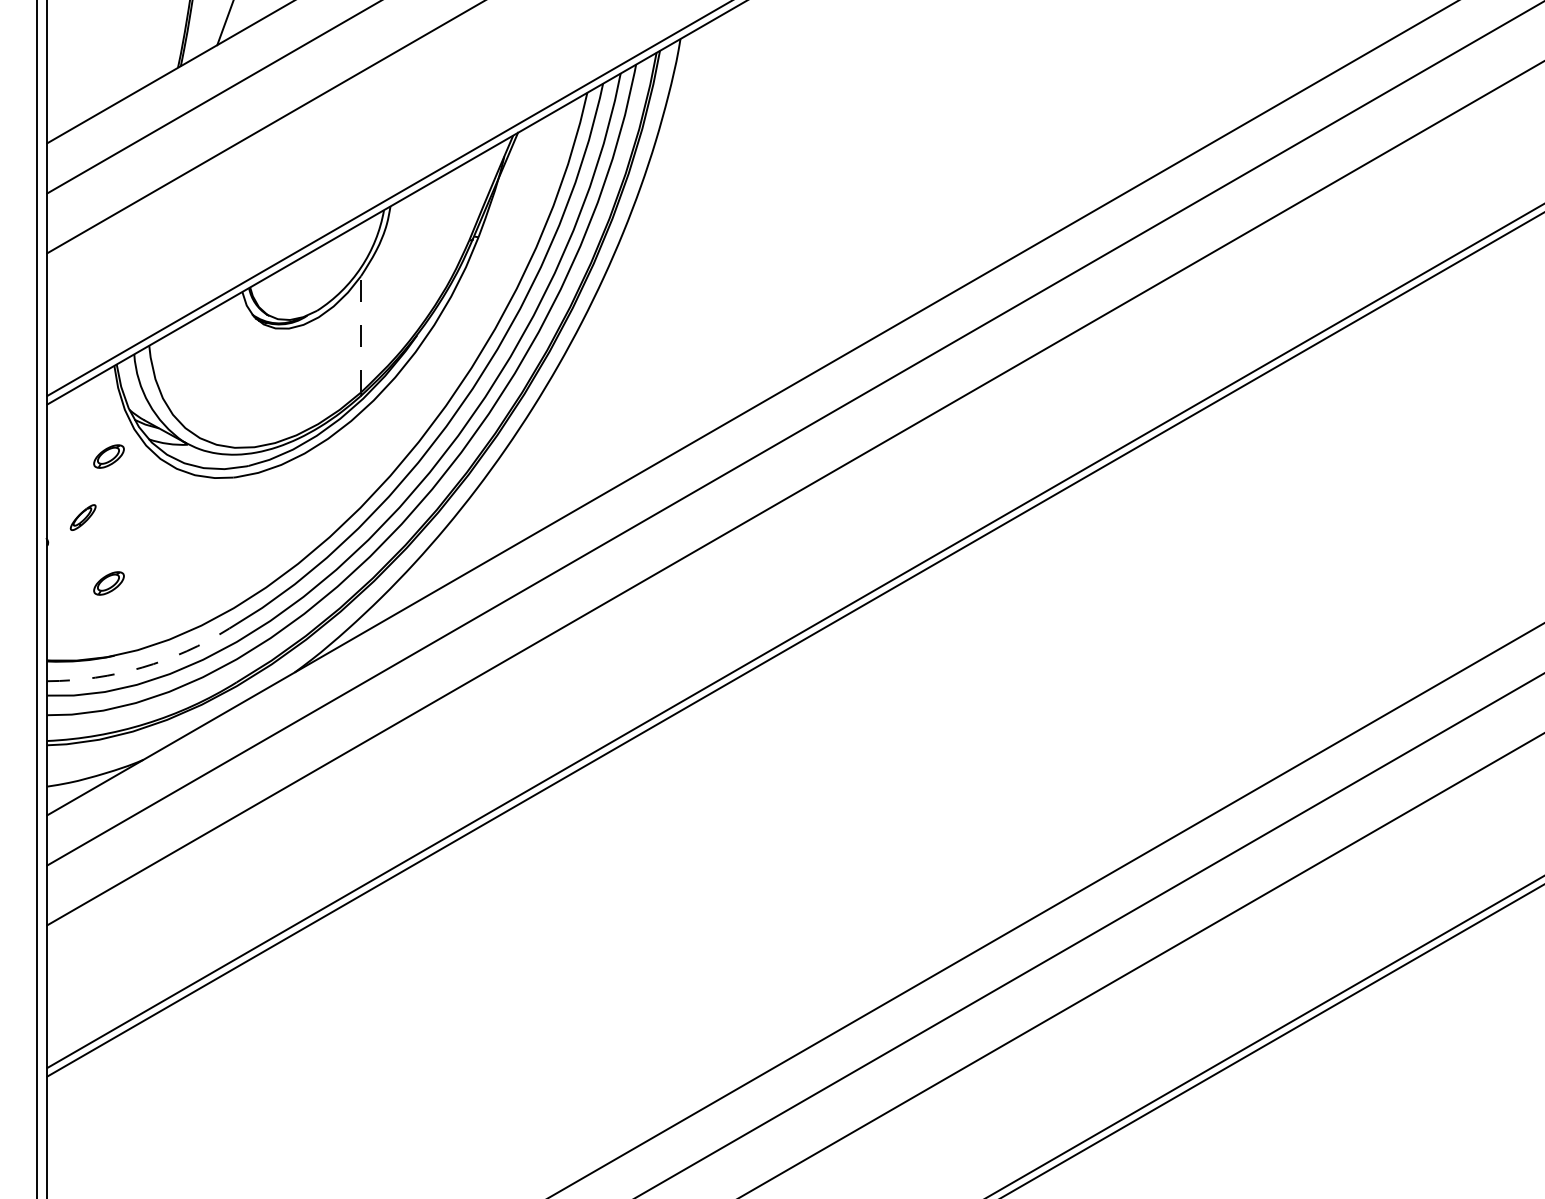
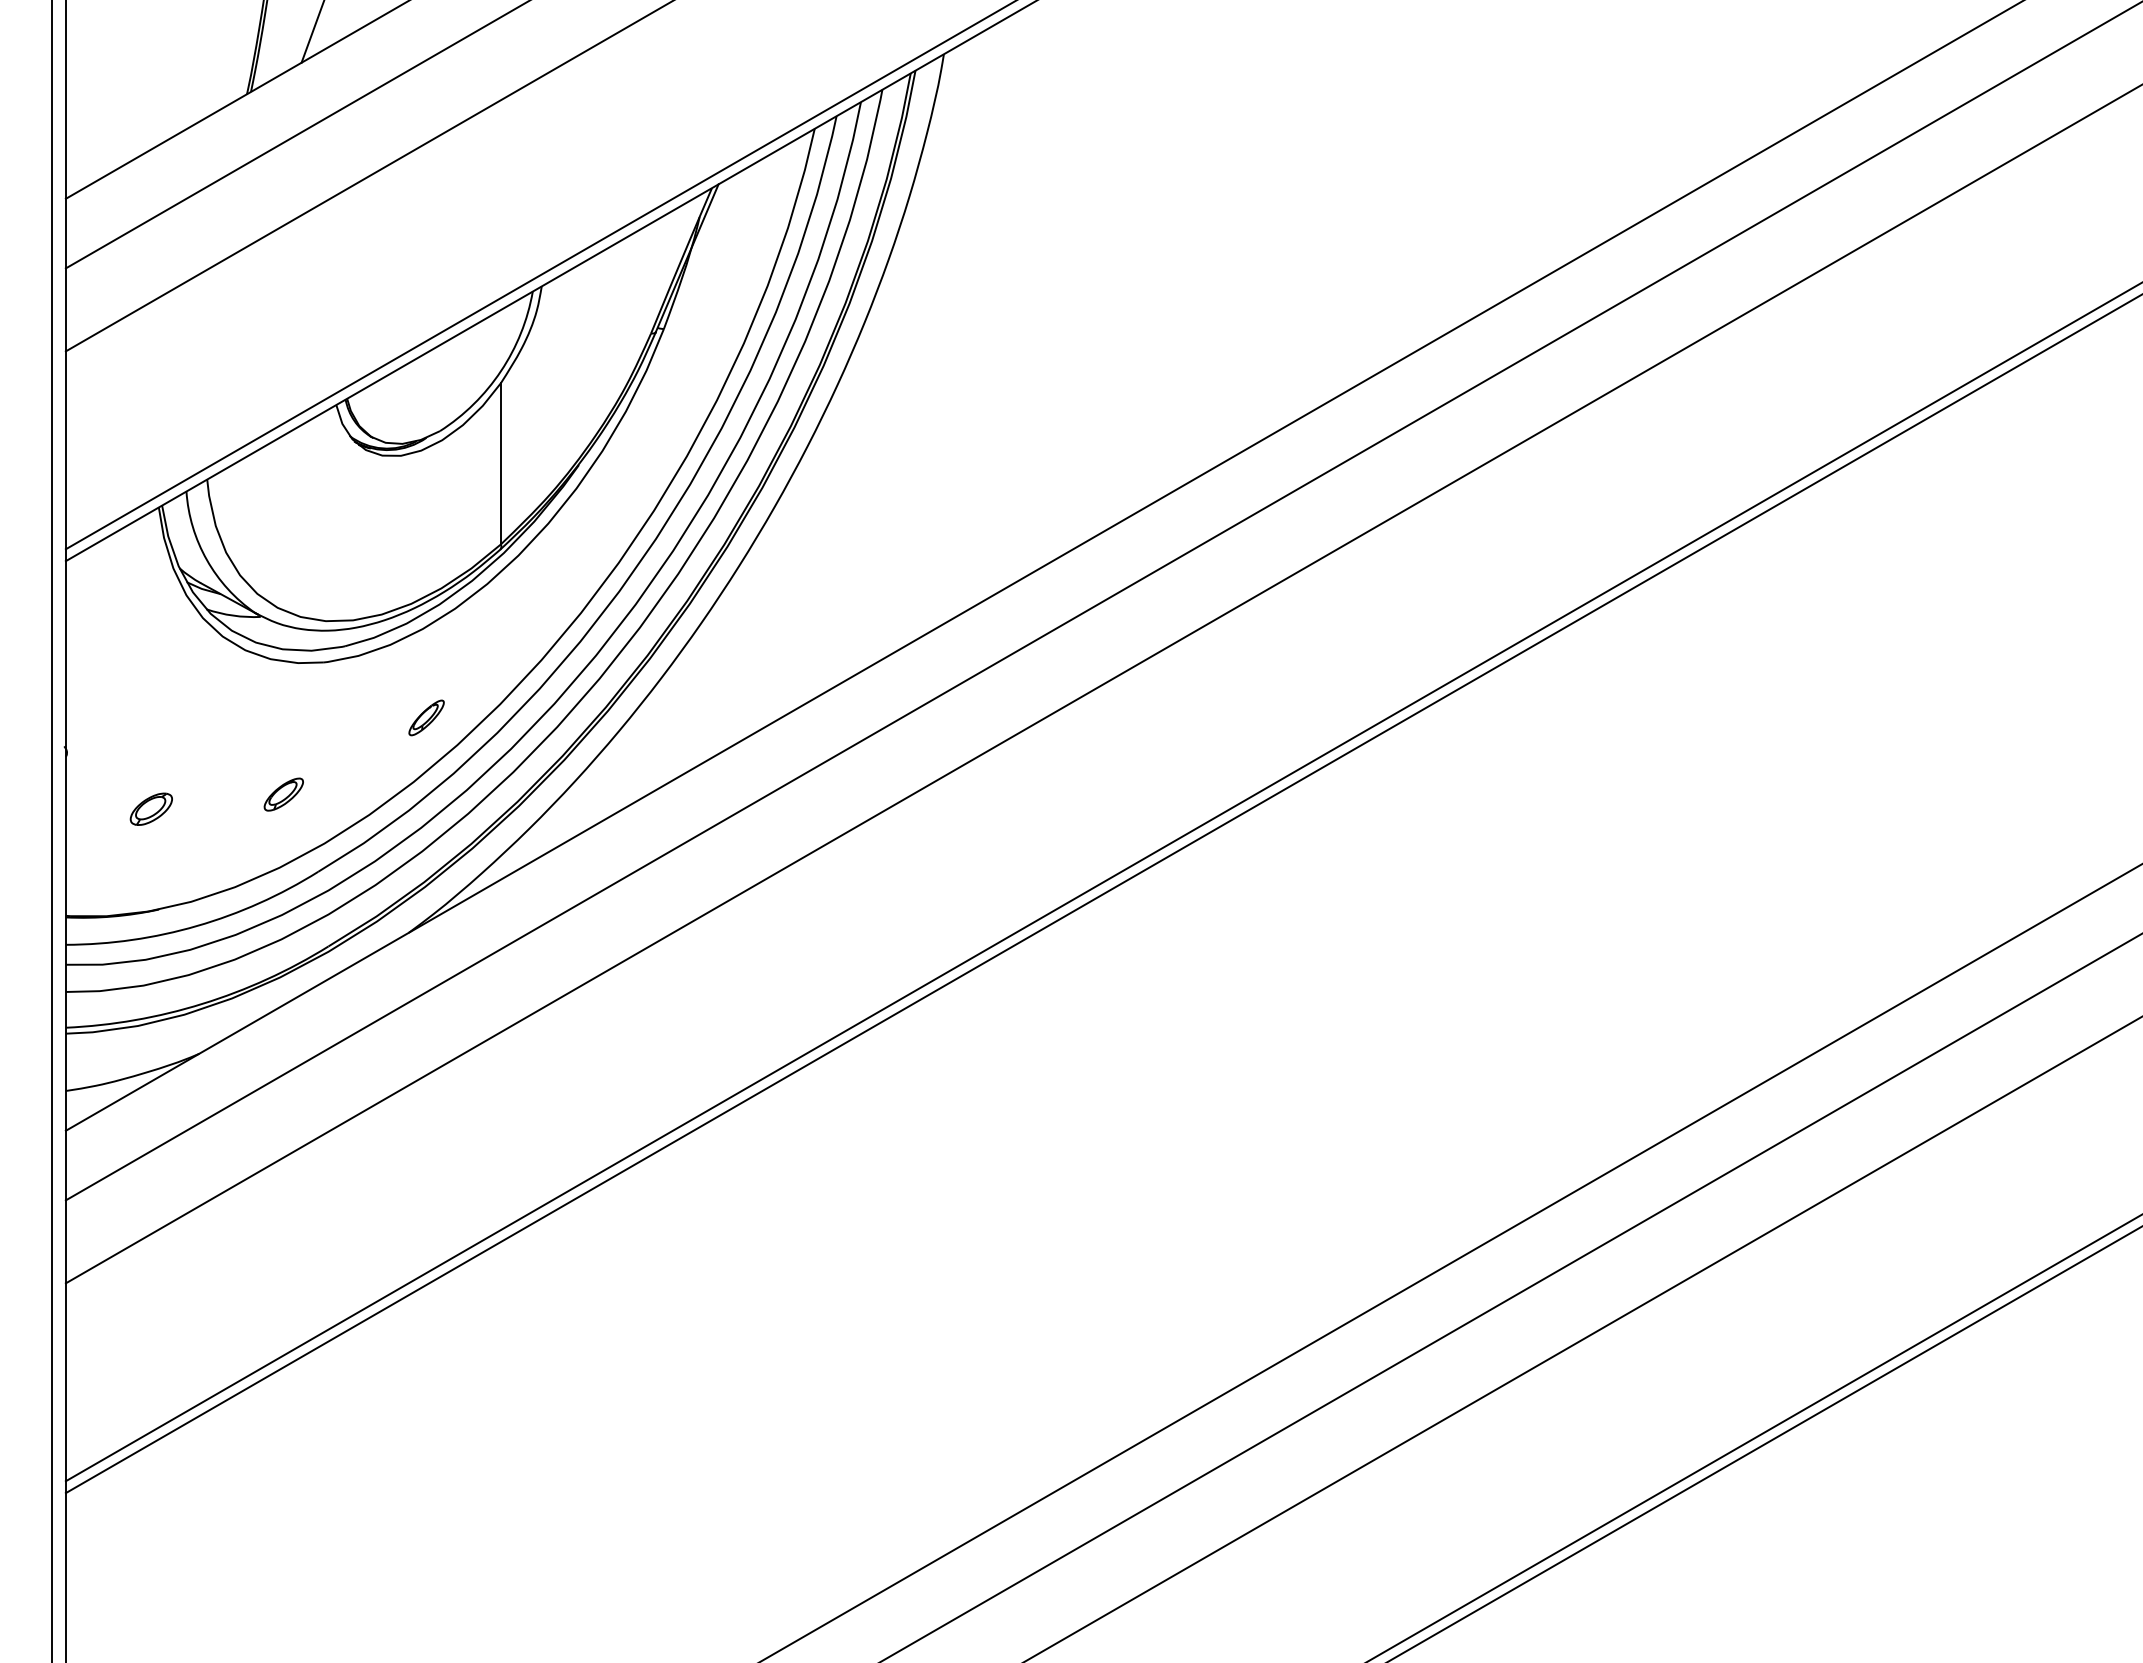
line: (360, 334) -> (500, 463), dashed -> solid
part: (108, 456) -> (150, 632), removed
part: (83, 517) -> (426, 717), moved
part: (204, 572) -> (283, 794), added
arc: (142, 667) -> (197, 925), dashed -> solid

